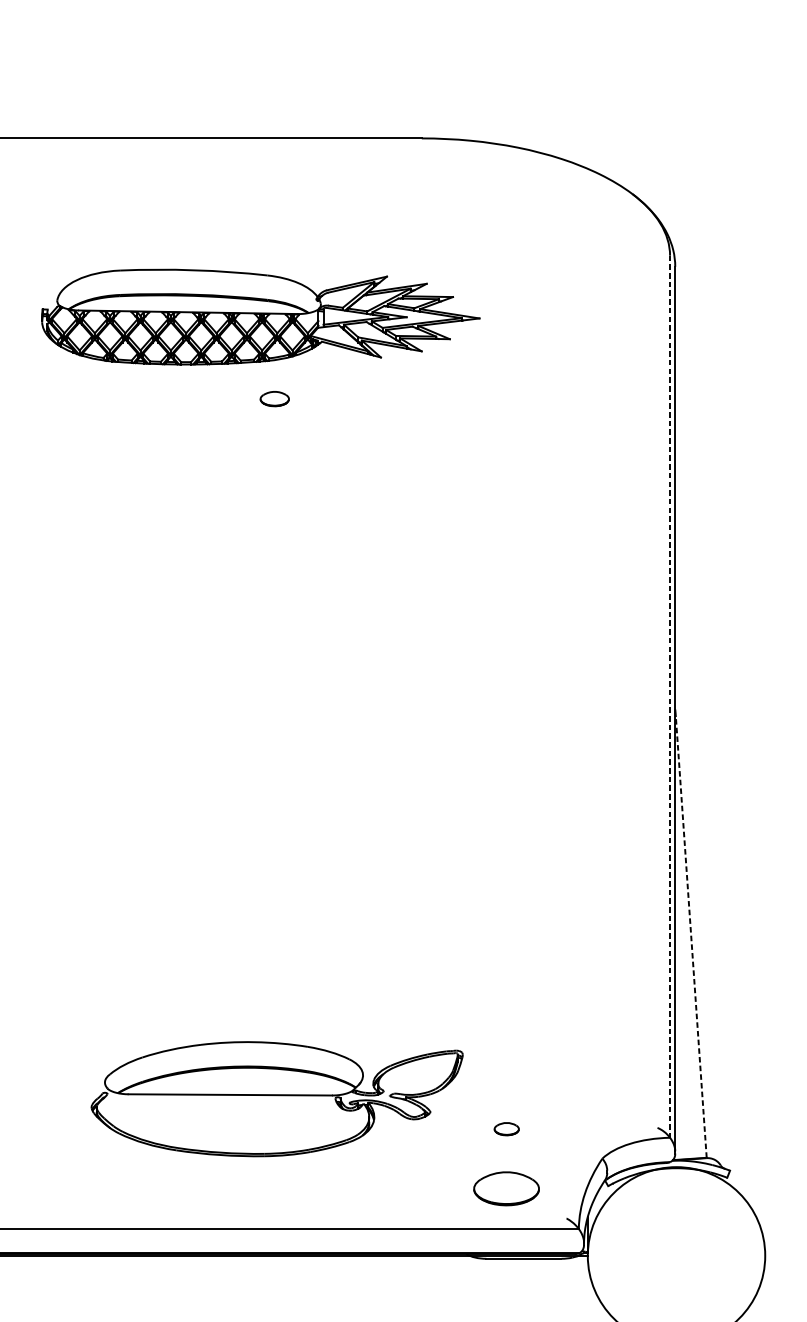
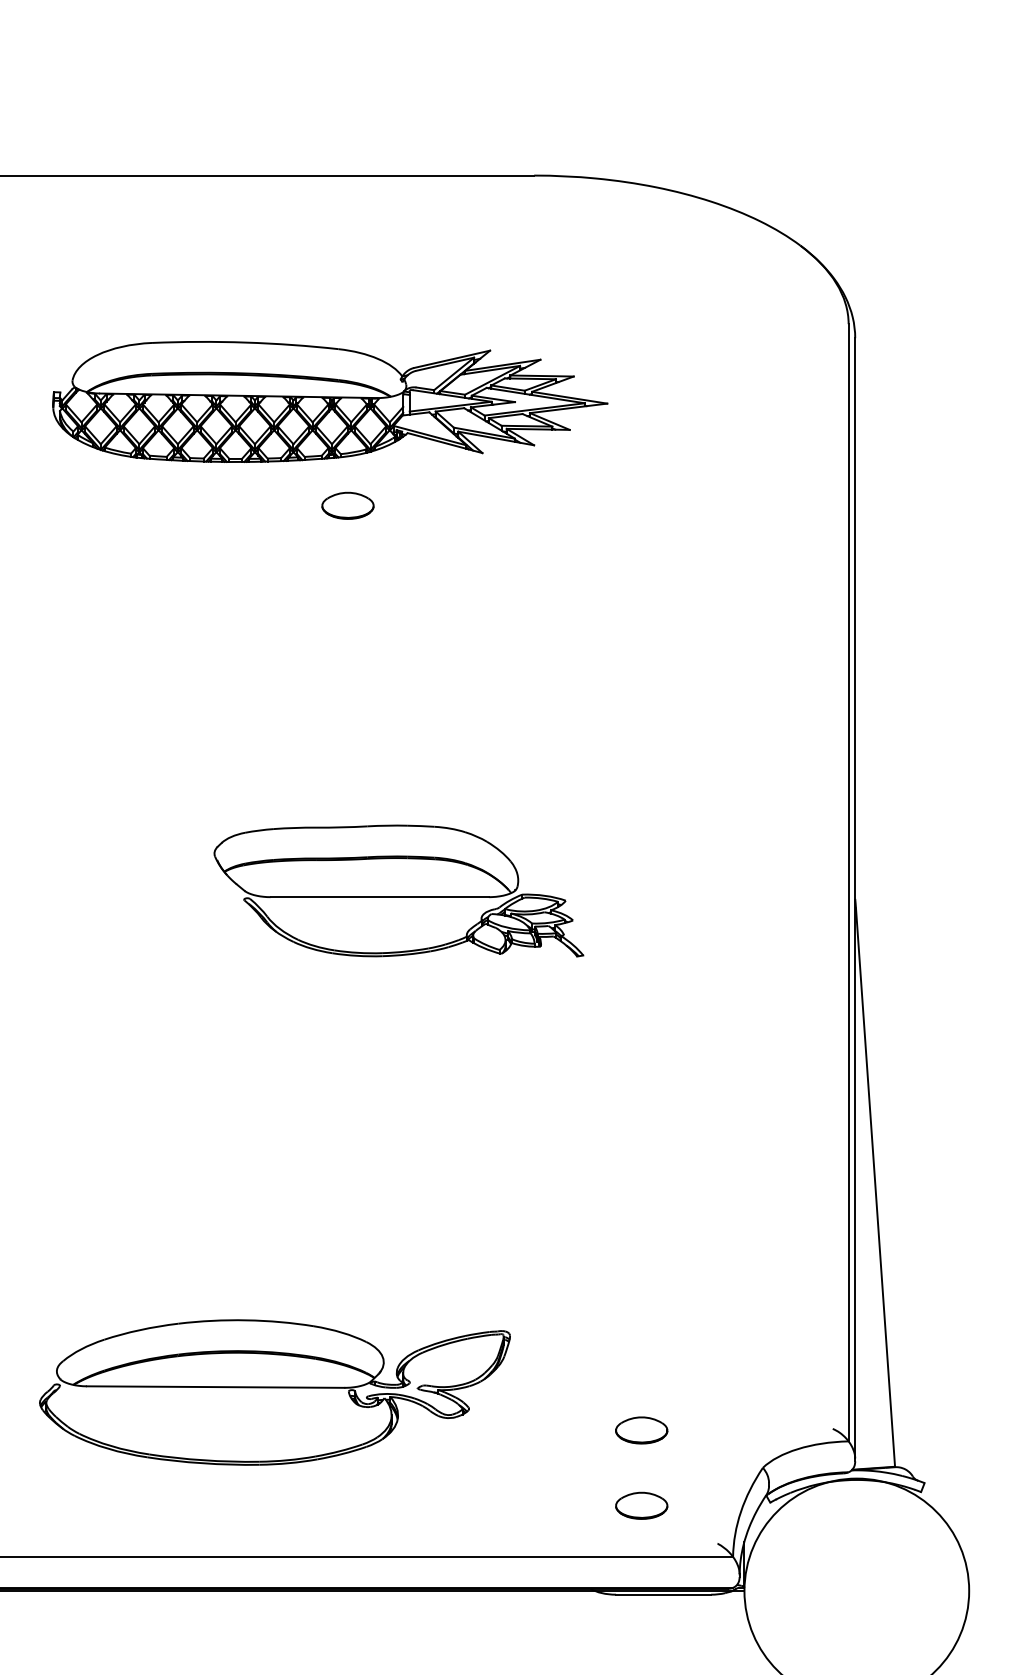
part: (274, 398) -> (347, 505), size x1.43
line: (669, 696) -> (848, 882), dashed -> solid
part: (314, 702) -> (398, 890), added
line: (691, 937) -> (875, 1187), dashed -> solid
part: (276, 1099) -> (274, 1392), moved
part: (506, 1129) -> (641, 1430), size x1.67
part: (506, 1188) -> (641, 1505), size x0.62

